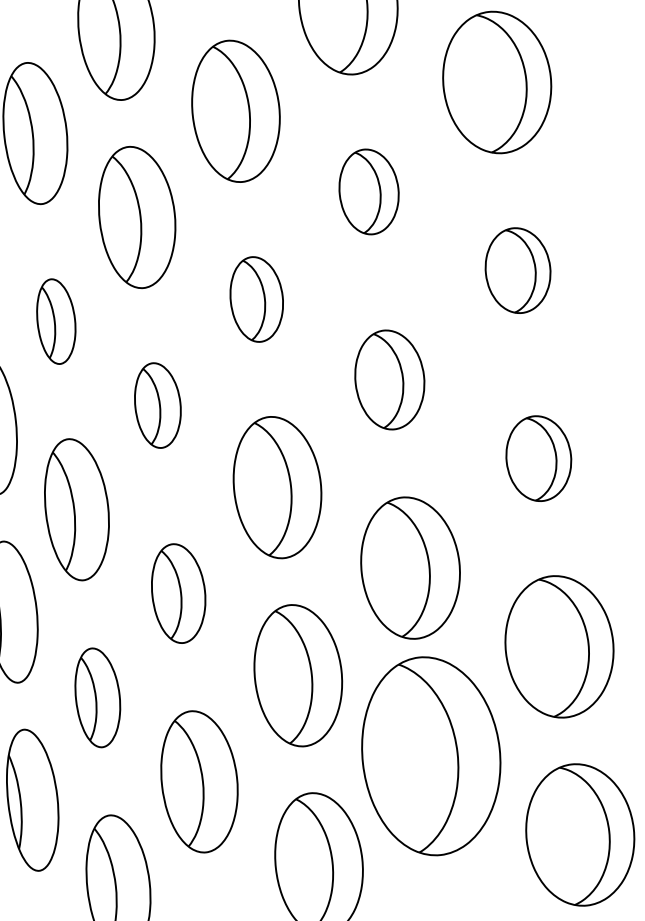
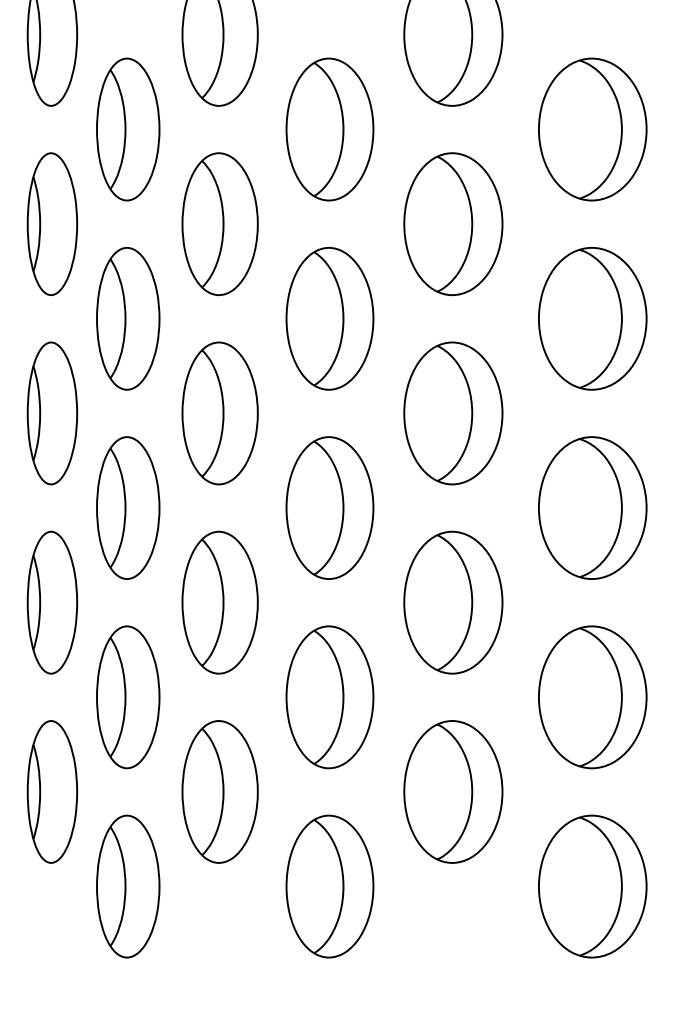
part: (369, 192) -> (453, 224), size x1.67
part: (517, 270) -> (592, 318), size x1.67
part: (256, 299) -> (329, 318), size x1.67
part: (56, 321) -> (128, 318), size x1.67
part: (389, 379) -> (453, 413), size x1.43
part: (157, 405) -> (219, 413), size x1.67
part: (538, 458) -> (592, 507), size x1.67
part: (178, 593) -> (219, 602), size x1.43
part: (98, 697) -> (128, 697), size x1.43
part: (431, 755) -> (453, 791), size x0.71

